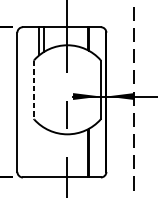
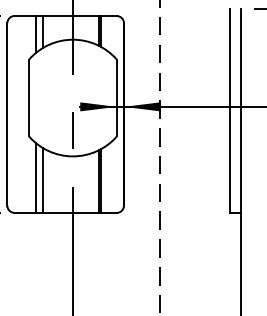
line: (34, 90) -> (29, 98), dashed -> solid
line: (38, 150) -> (35, 177), added
line: (44, 151) -> (42, 179), added

